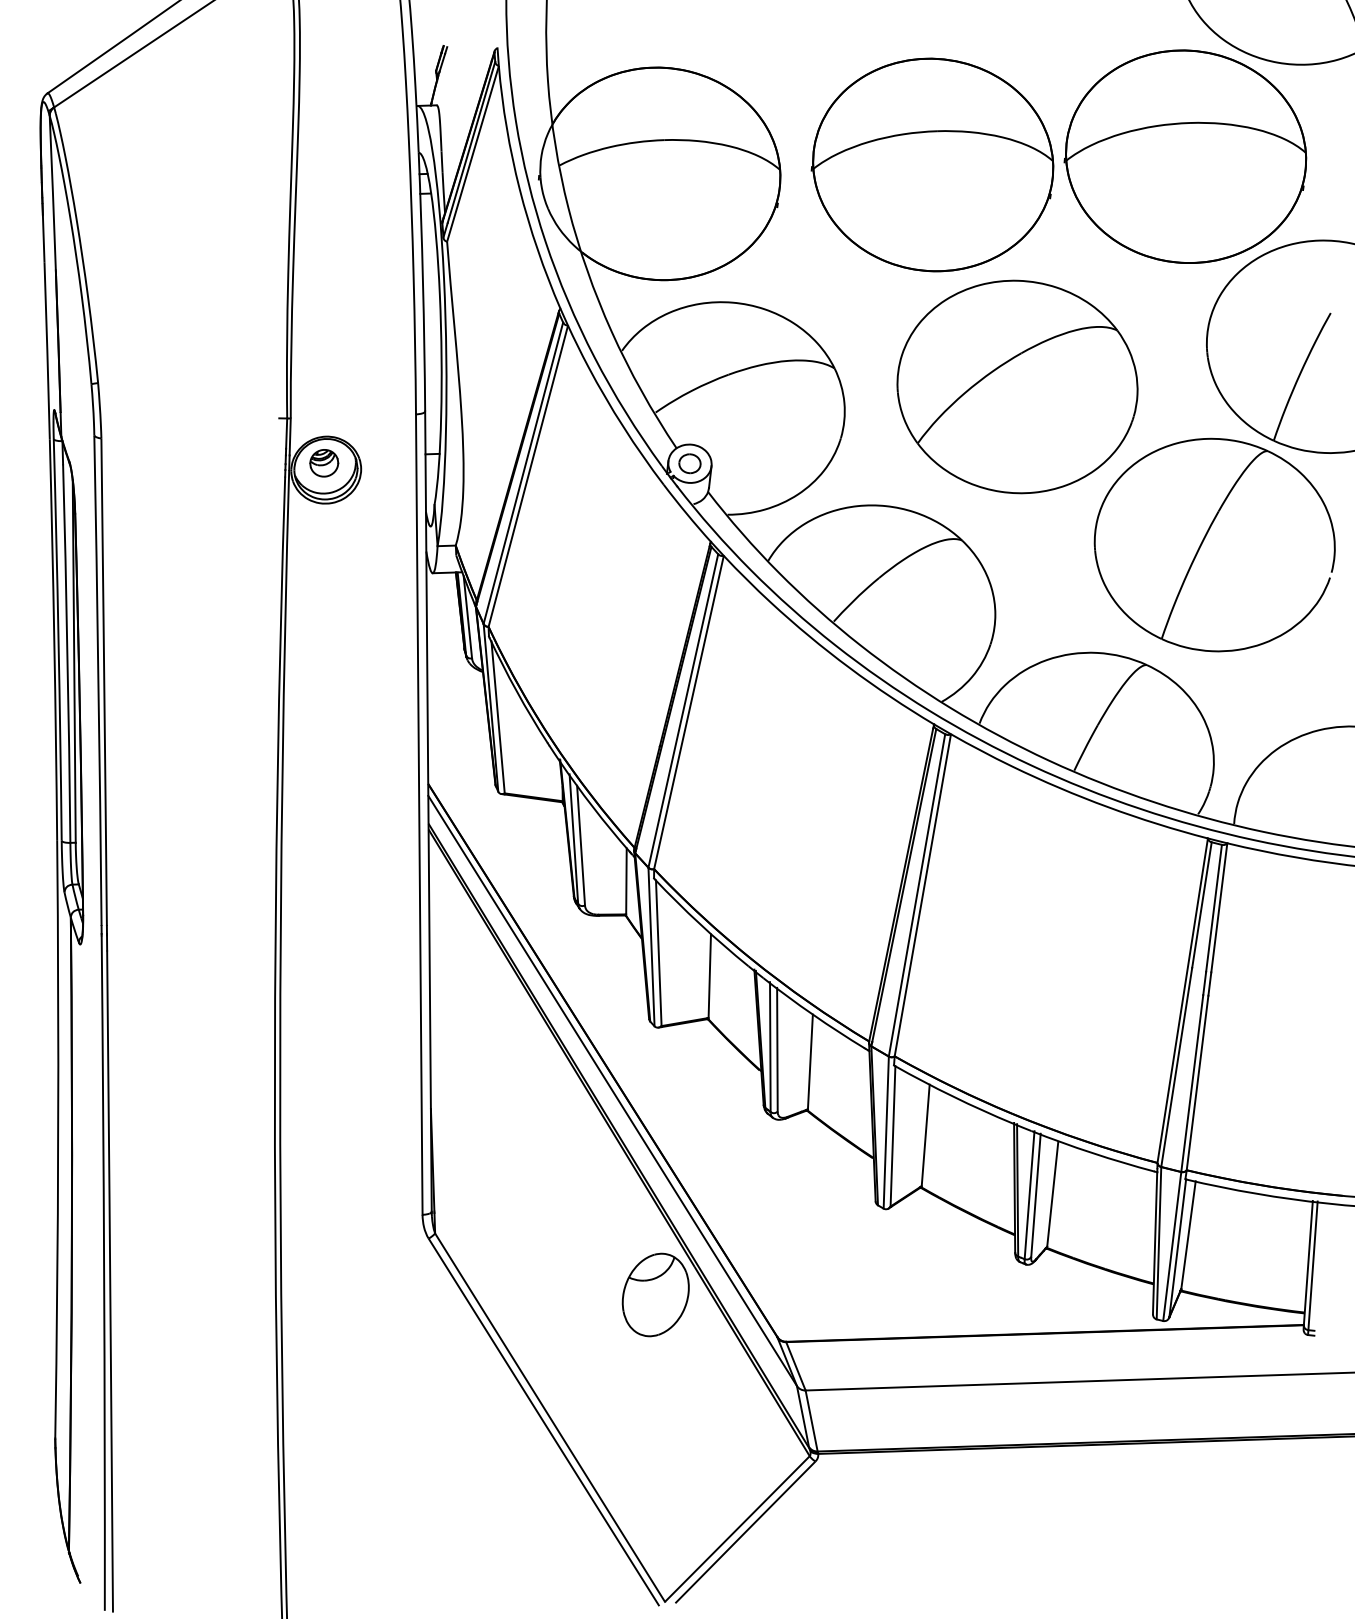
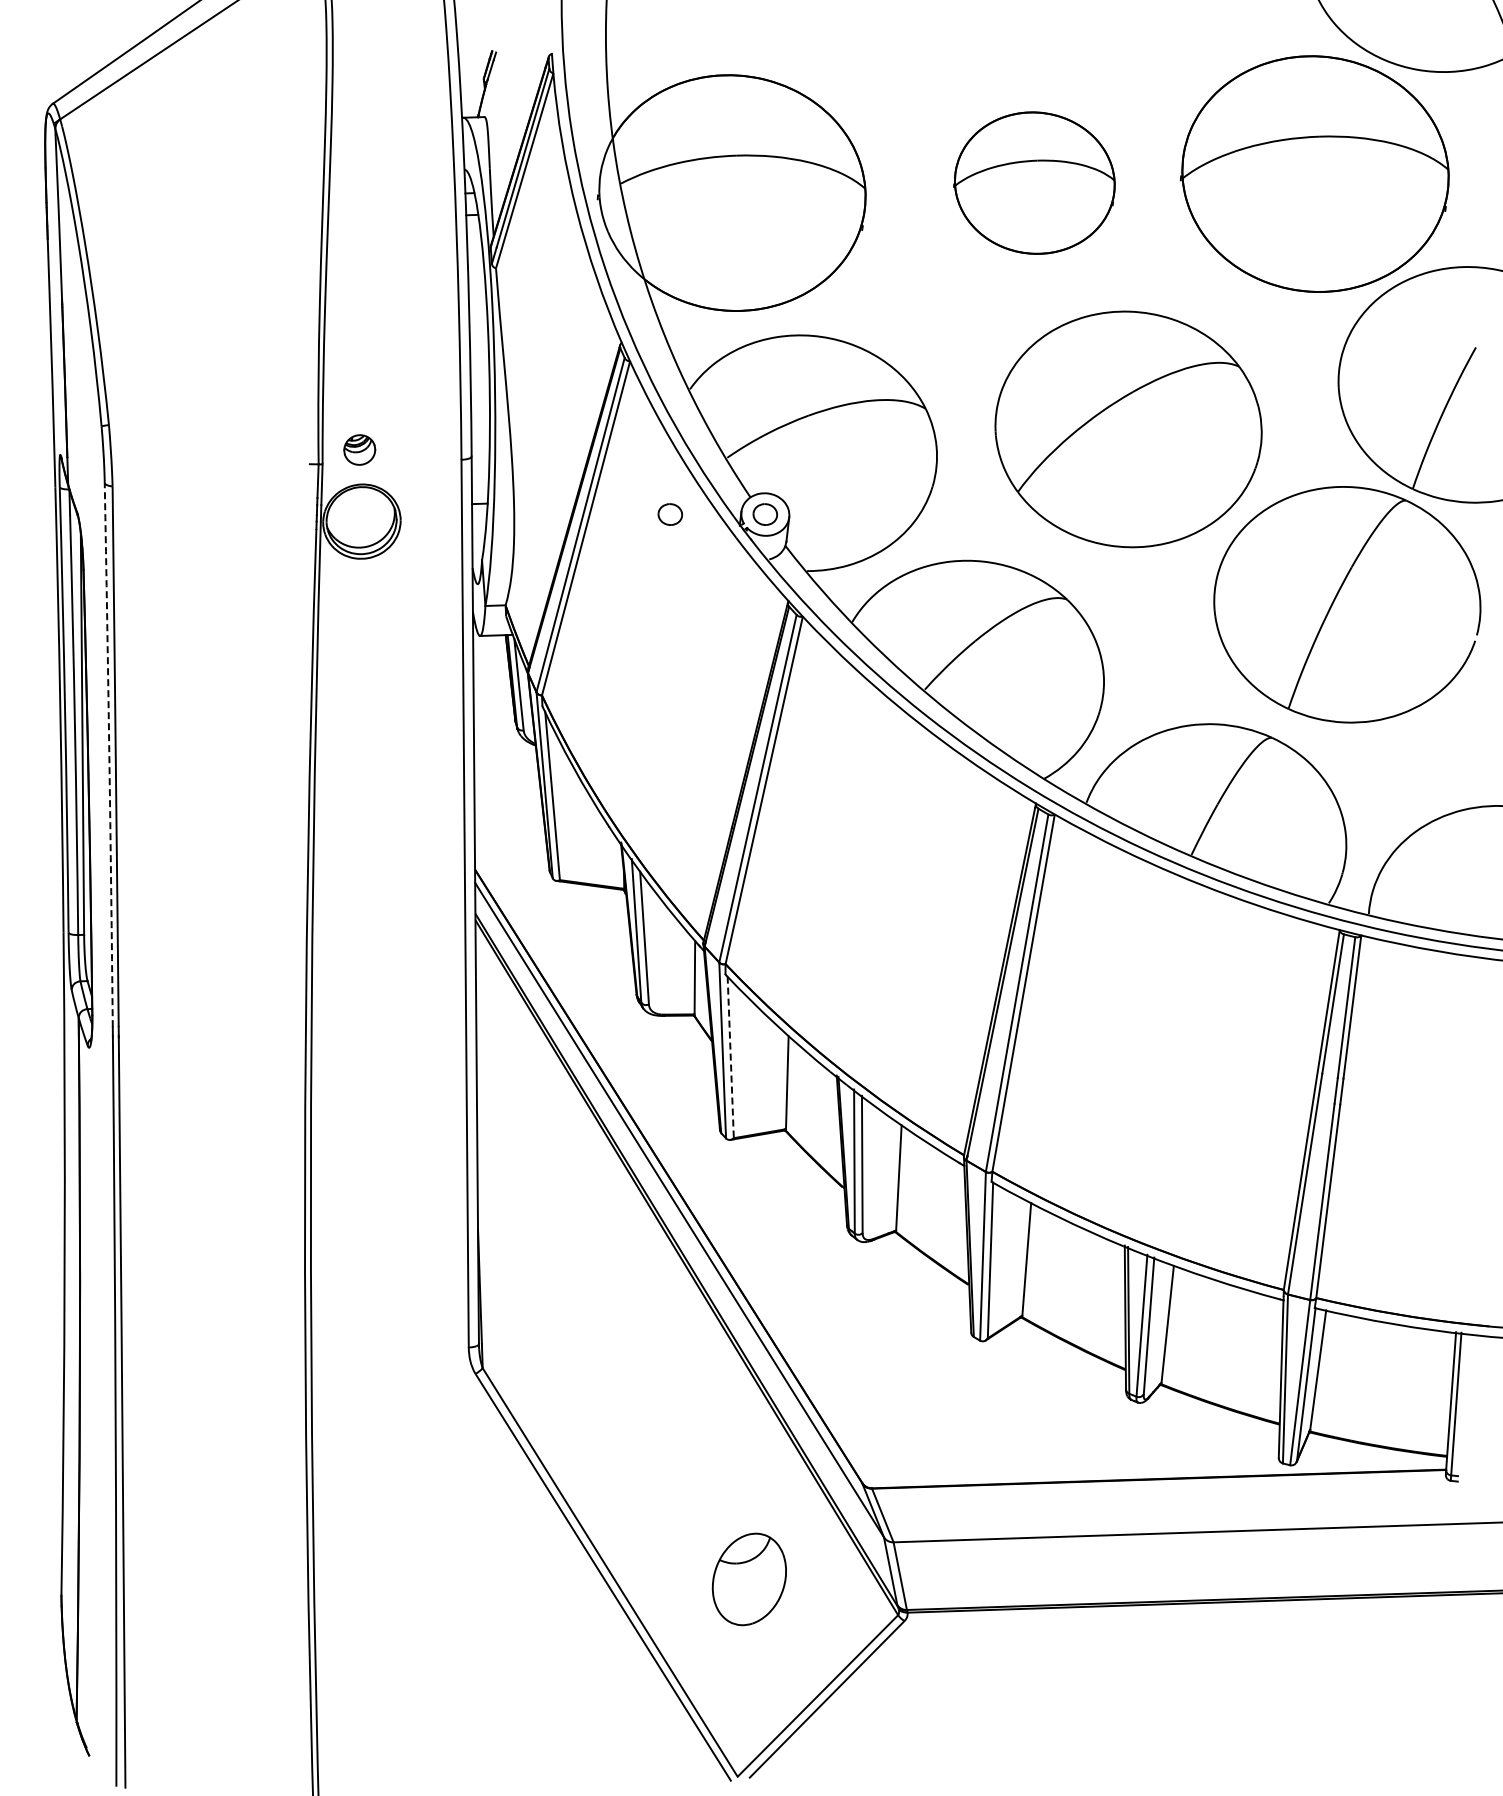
part: (932, 164) -> (1034, 182), size x0.6
part: (324, 462) -> (359, 449), moved
part: (604, 463) -> (670, 514), added
arc: (98, 681) -> (109, 755), solid -> dashed
line: (658, 953) -> (730, 1057), solid -> dashed
part: (654, 1295) -> (748, 1579), moved

